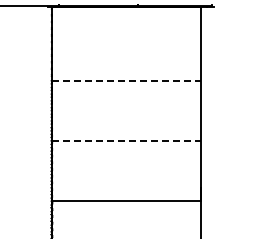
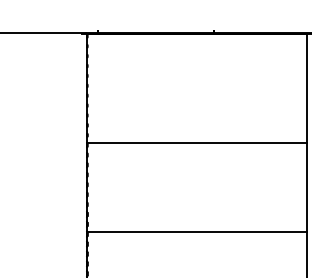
line: (126, 80) -> (197, 142), dashed -> solid
line: (126, 141) -> (197, 232), dashed -> solid

